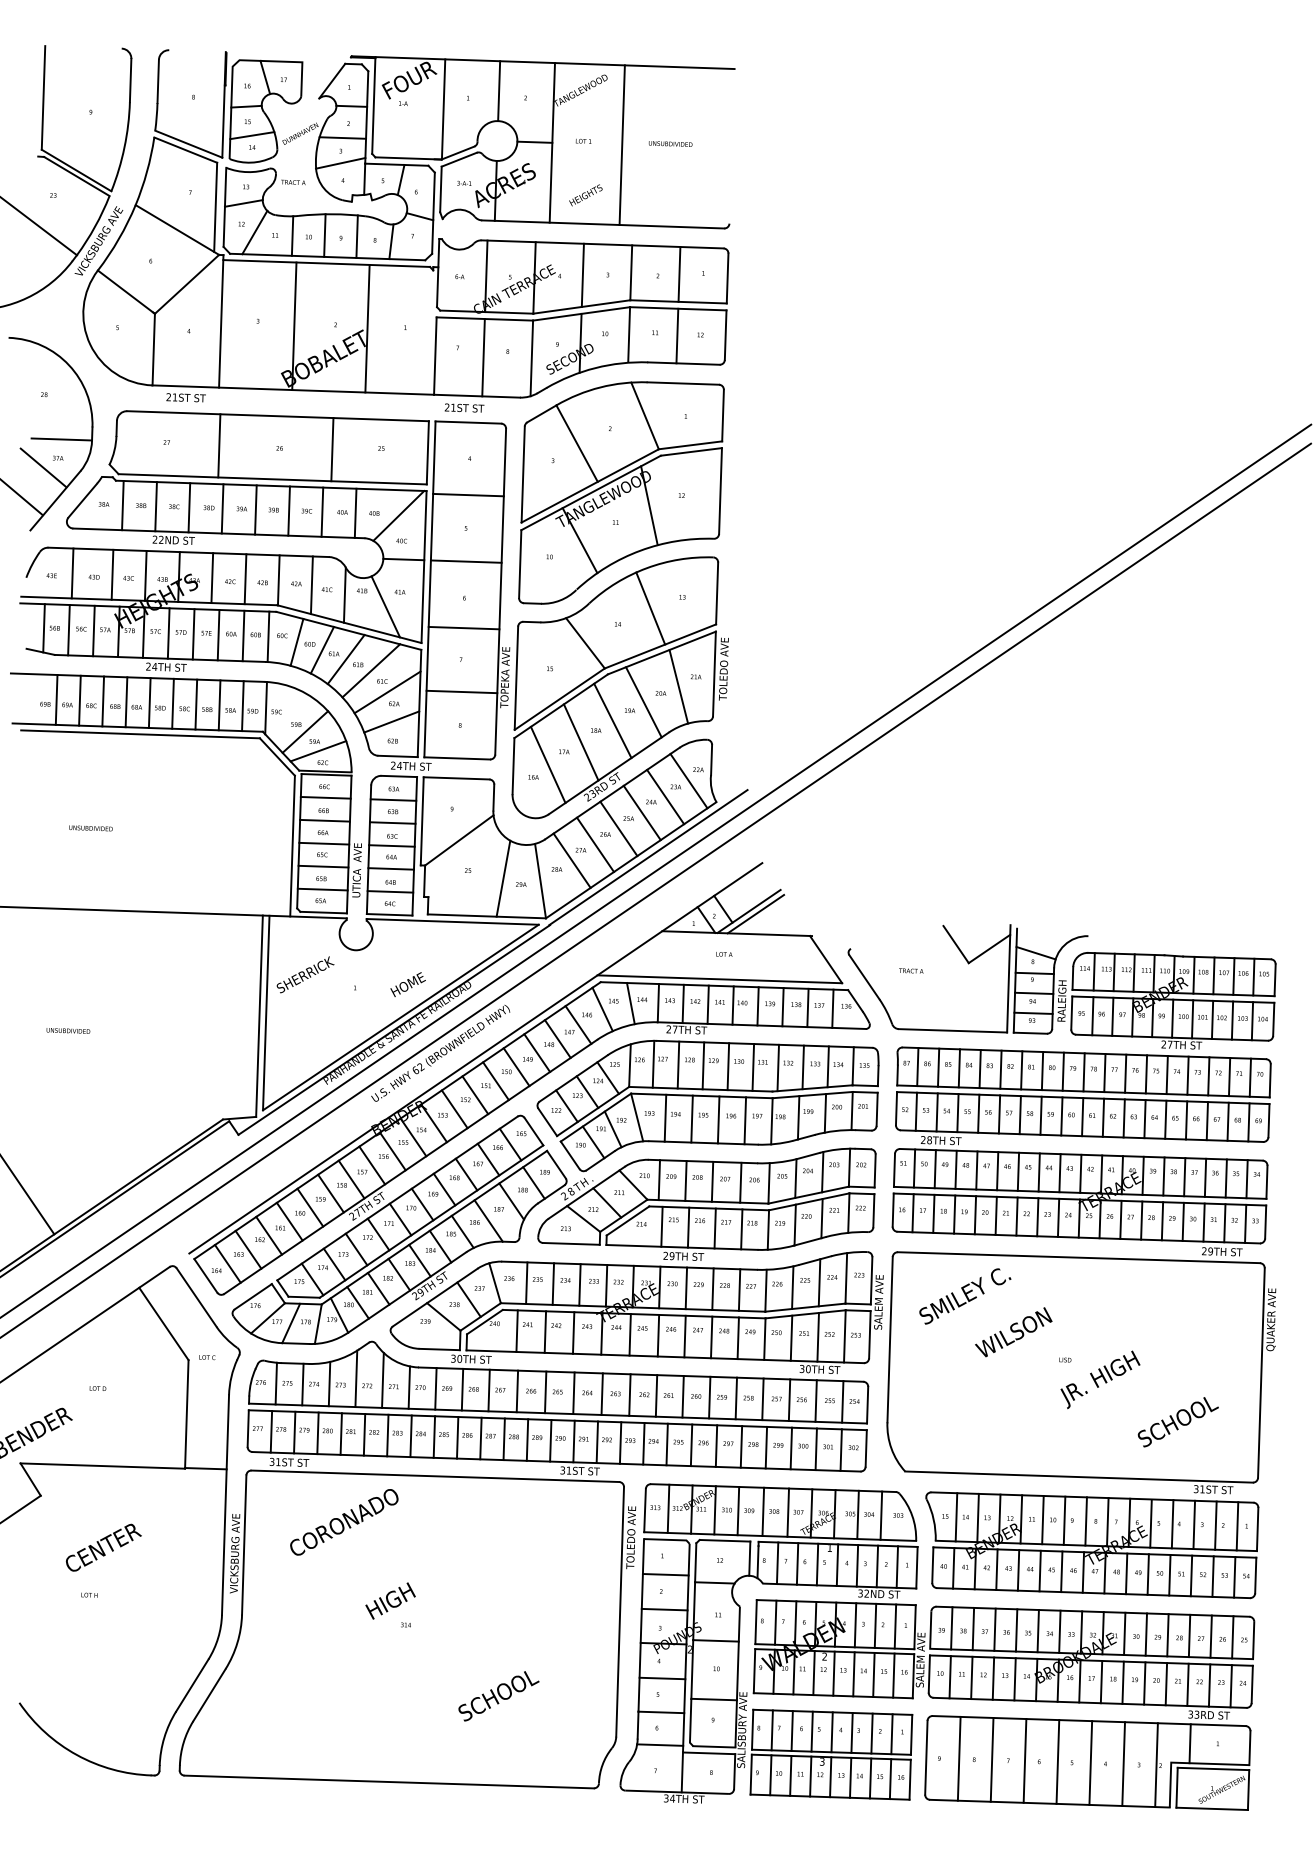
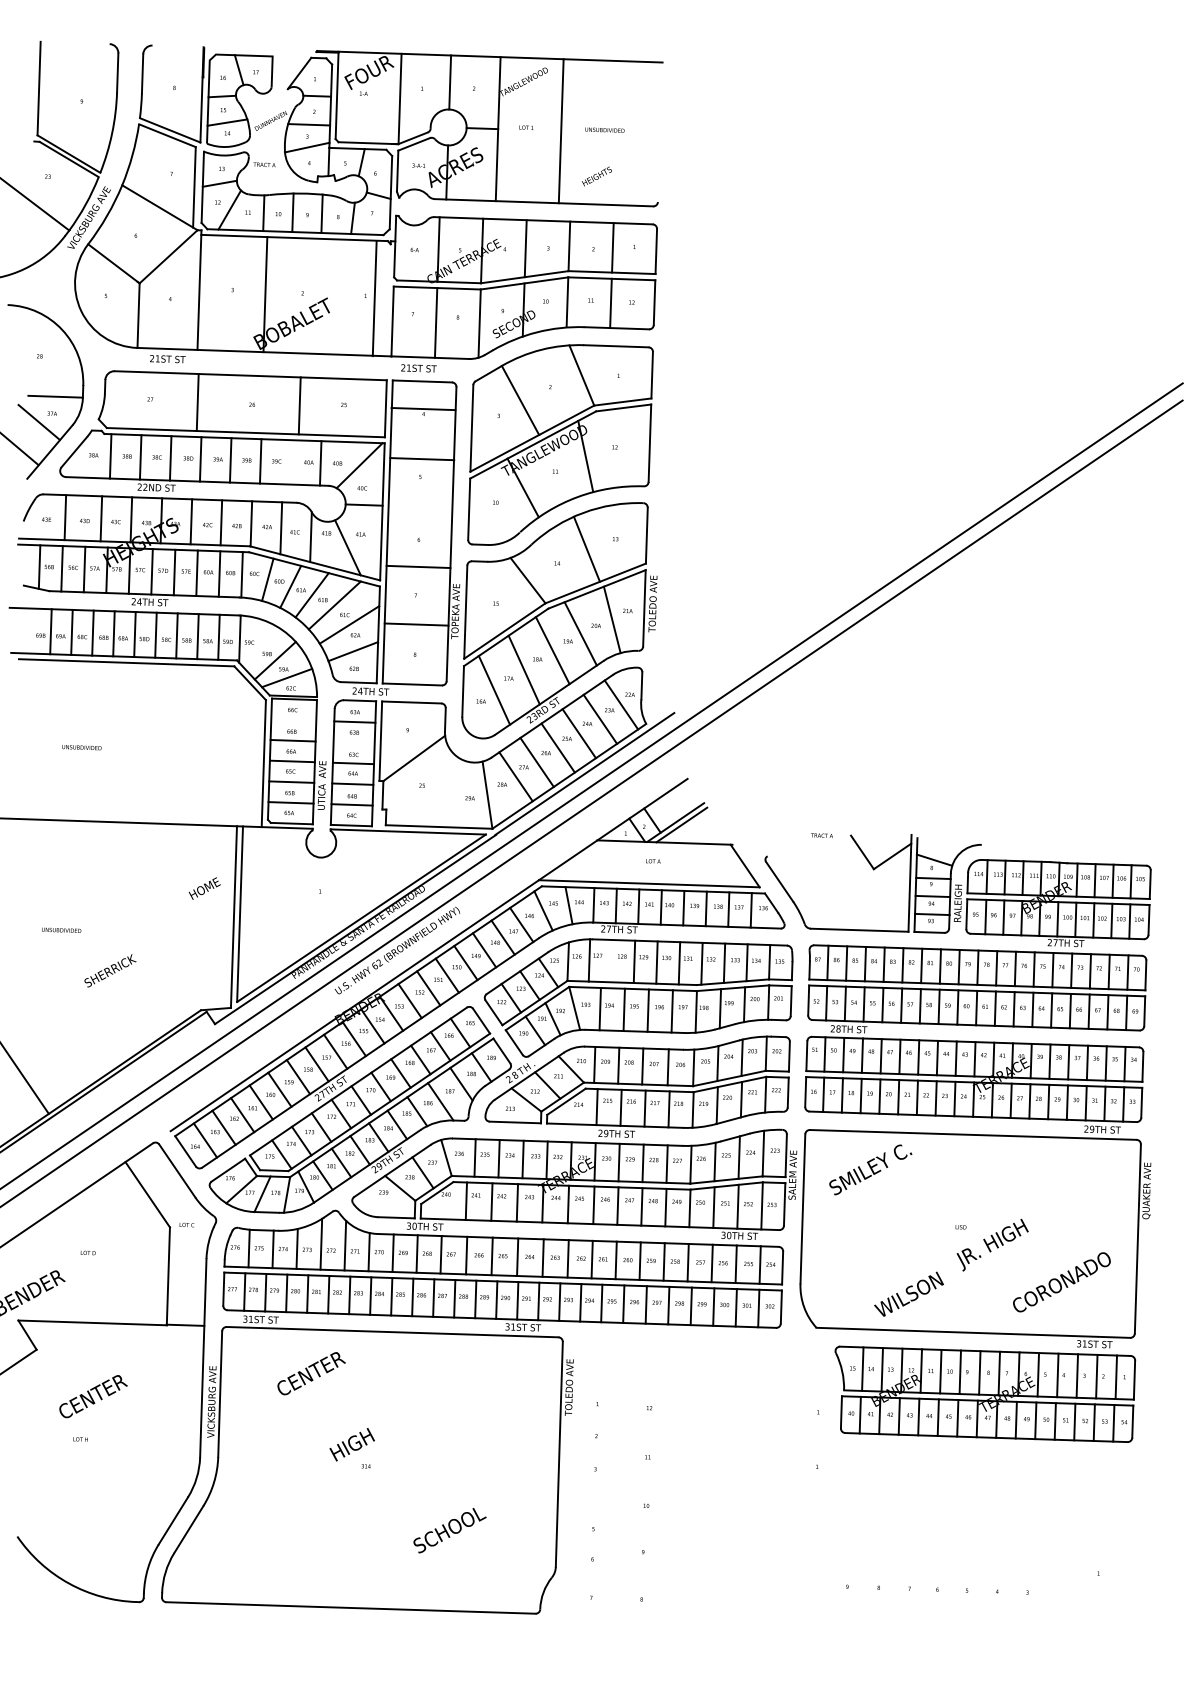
text: (585, 195) -> (596, 176), moved
line: (367, 328) -> (374, 298), moved
line: (468, 494) -> (423, 408), moved
line: (322, 511) -> (290, 461), removed
line: (465, 561) -> (421, 459), moved
line: (325, 797) -> (293, 719), removed
line: (392, 822) -> (353, 742), removed
line: (503, 878) -> (454, 792), removed
text: (911, 970) -> (822, 835), moved
text: (305, 974) -> (110, 970), moved
text: (407, 984) -> (204, 888), moved
line: (678, 1064) -> (611, 960), removed
text: (1013, 1332) -> (908, 1294), moved
text: (1177, 1420) -> (1062, 1281), SCHOOL -> CORONADO
text: (344, 1522) -> (310, 1373), CORONADO -> CENTER
part: (937, 1646) -> (845, 1485), removed

